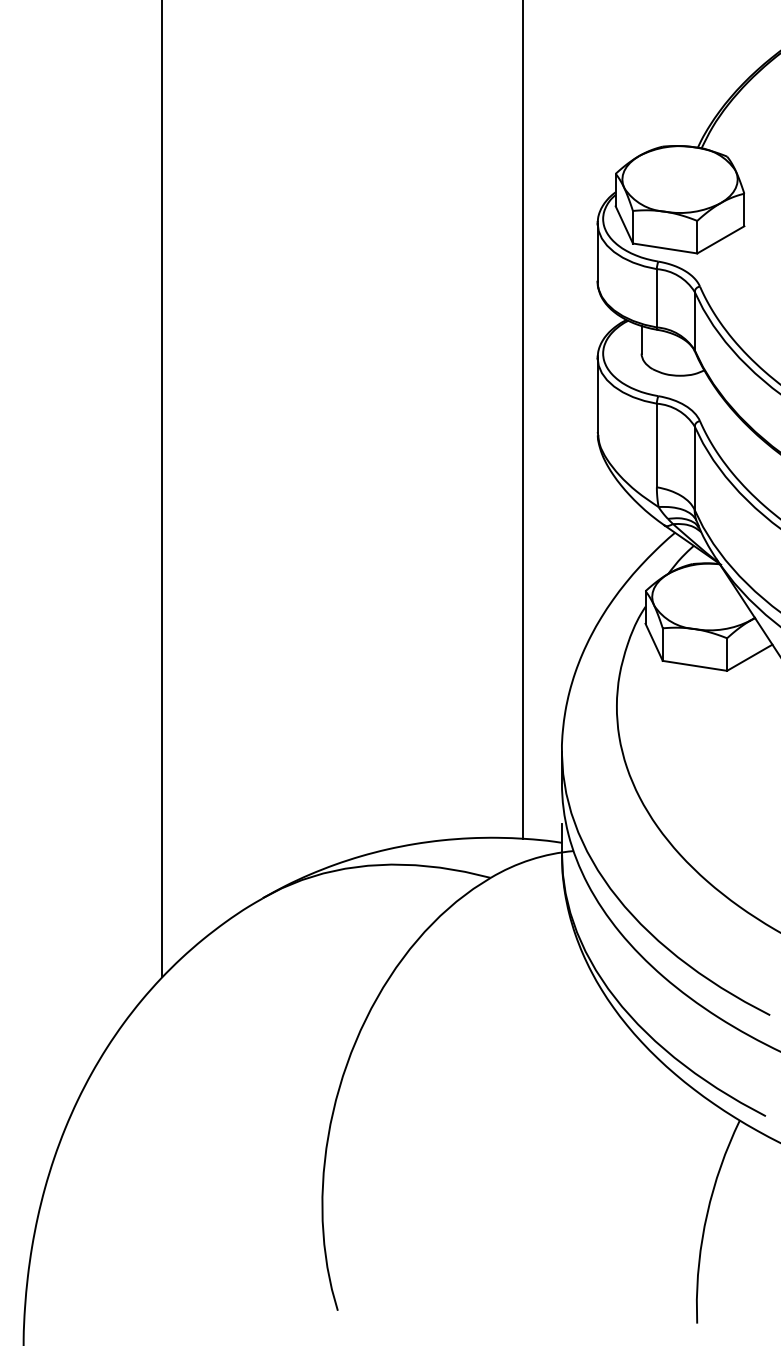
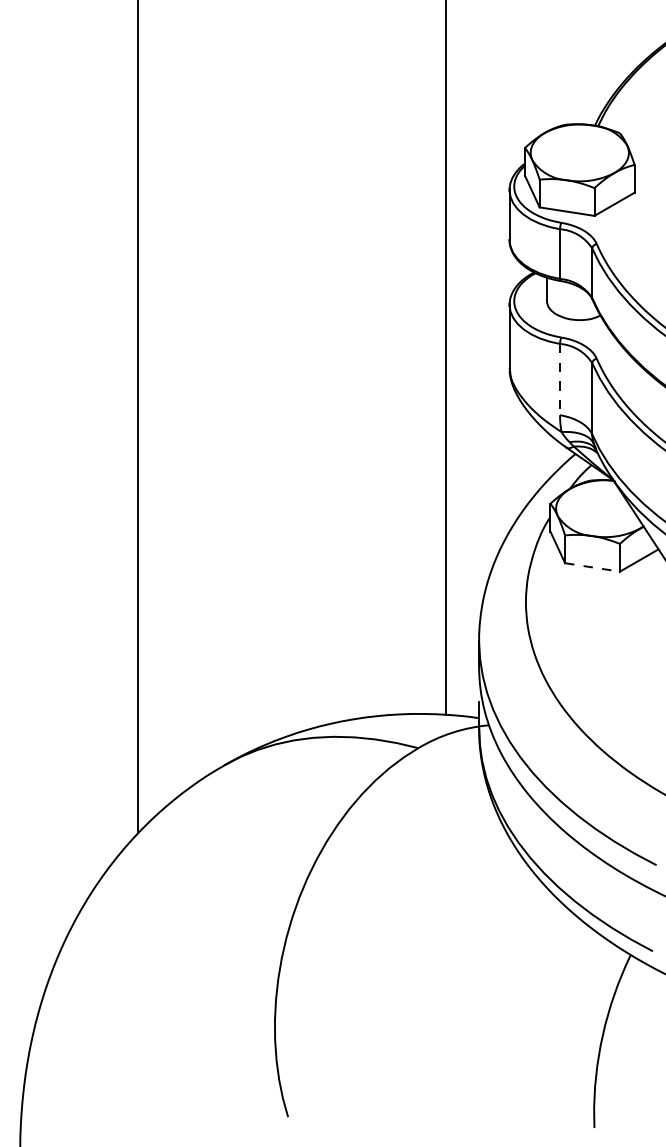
line: (656, 445) -> (559, 379), solid -> dashed
line: (694, 665) -> (592, 567), solid -> dashed

